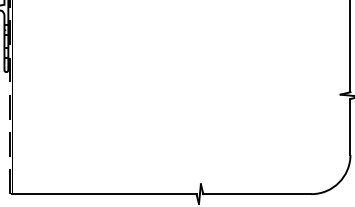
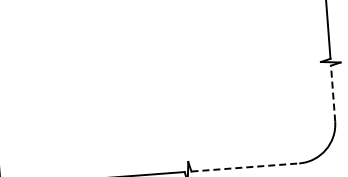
line: (350, 126) -> (333, 93), solid -> dashed
line: (257, 194) -> (245, 167), solid -> dashed

